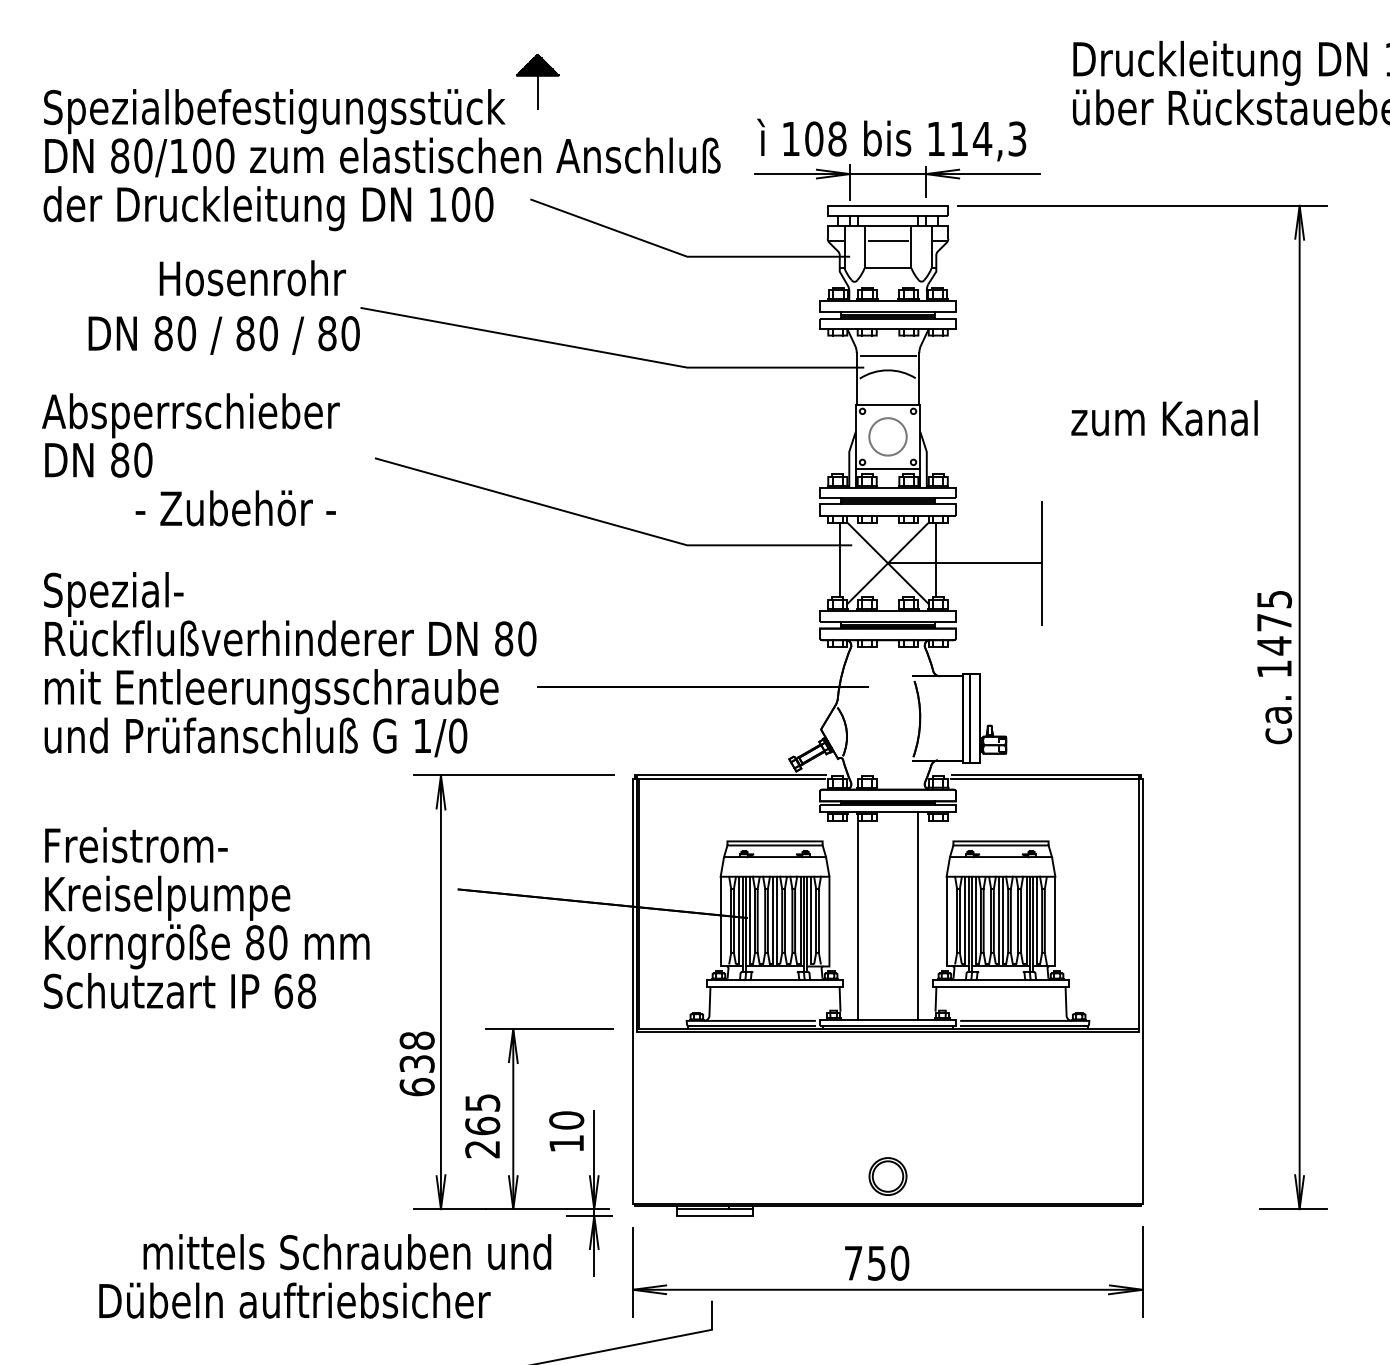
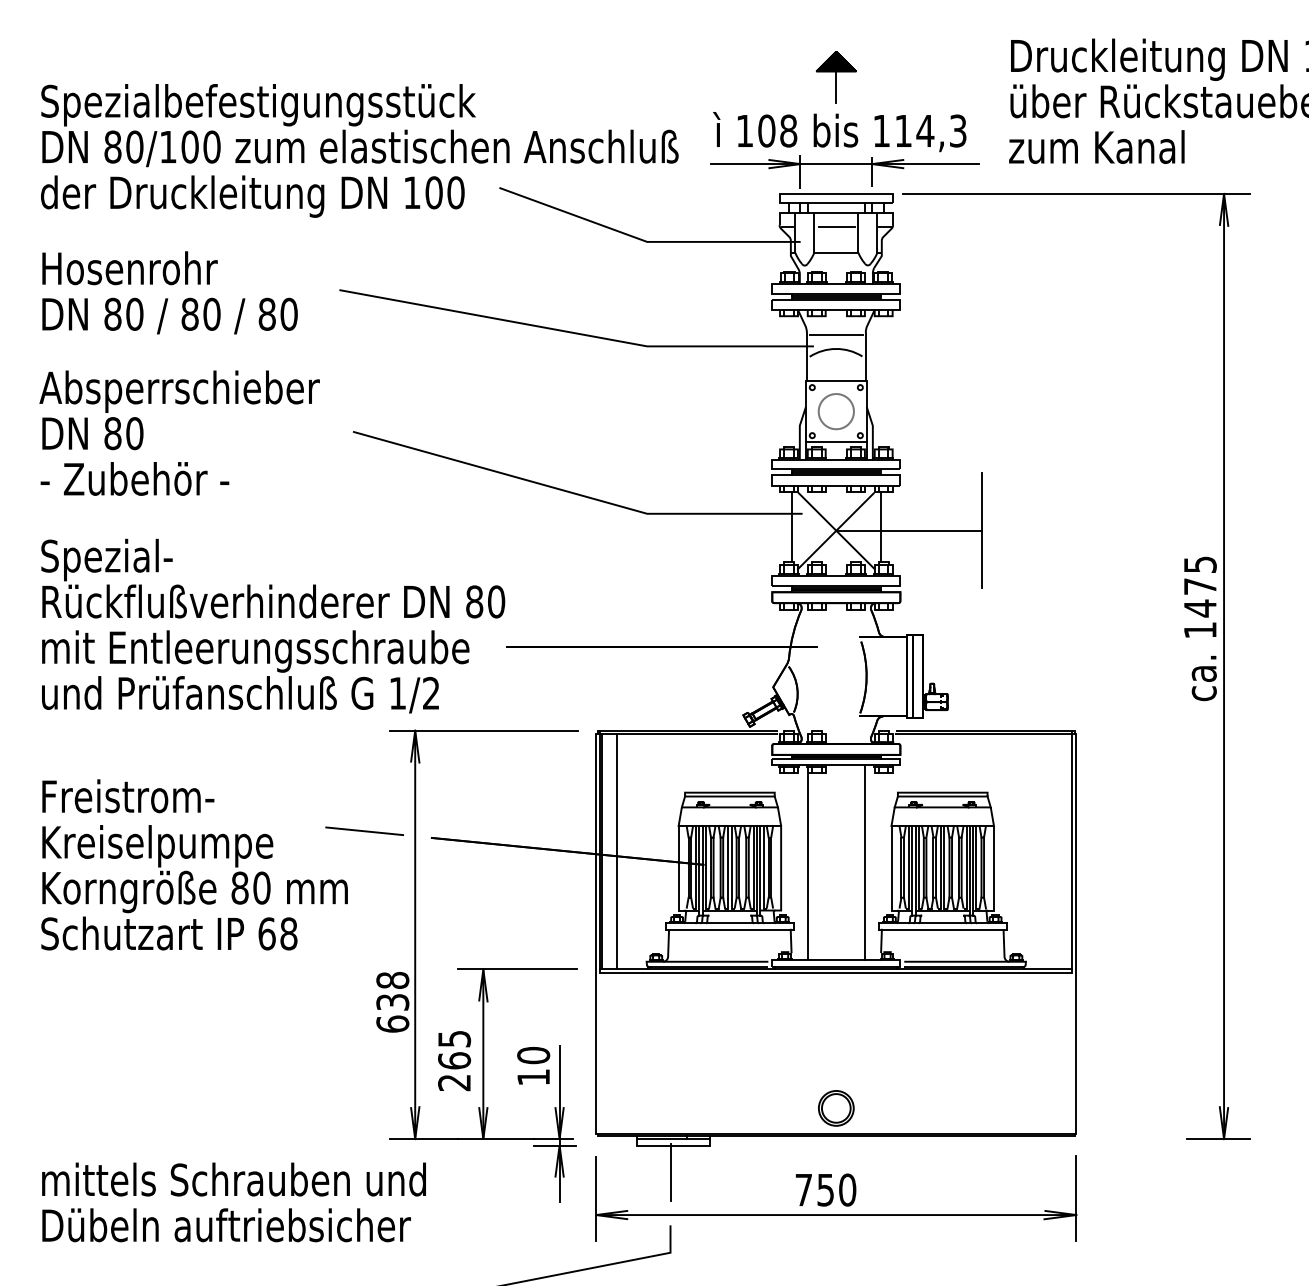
part: (537, 82) -> (836, 77), moved
text: (252, 278) -> (129, 268), moved
text: (223, 334) -> (169, 315), moved
text: (1164, 417) -> (1096, 146), moved
text: (235, 507) -> (134, 478), moved
text: (457, 736) -> (430, 693), 1/0 -> 1/2
line: (387, 882) -> (364, 831), added
line: (654, 903) -> (616, 851), added
line: (711, 1244) -> (670, 1172), added
text: (346, 1252) -> (233, 1179), moved
text: (294, 1300) -> (226, 1225), moved

